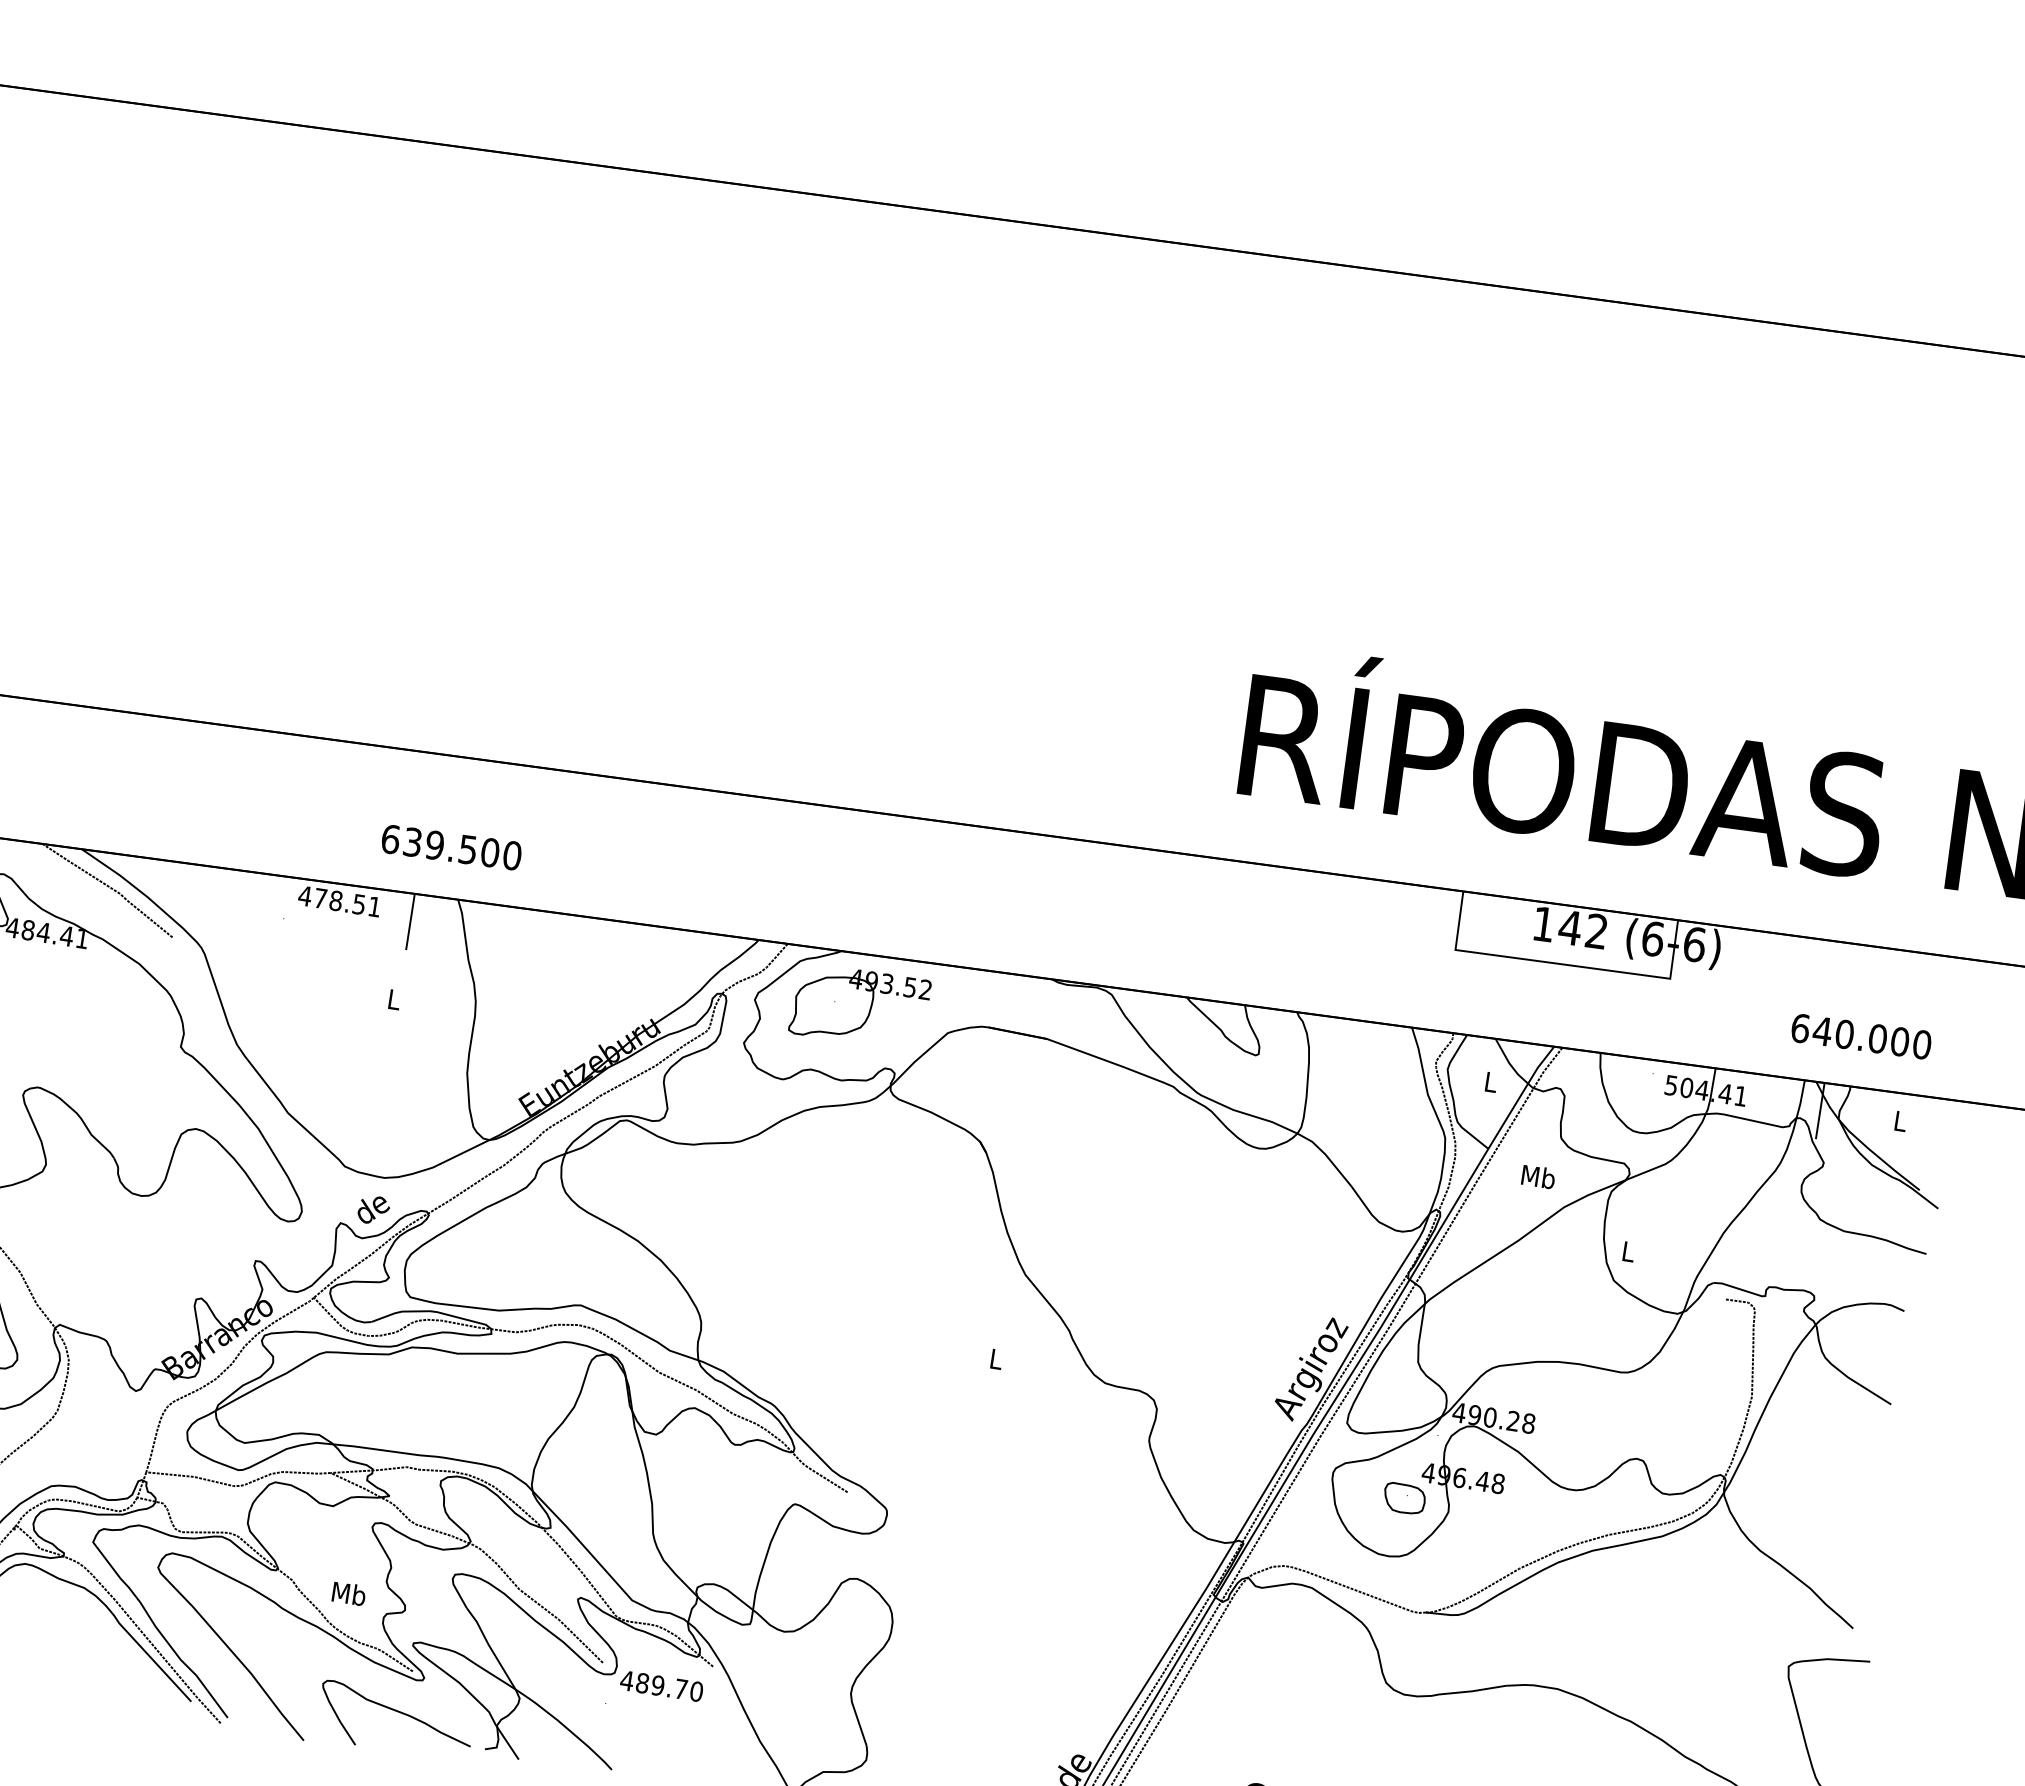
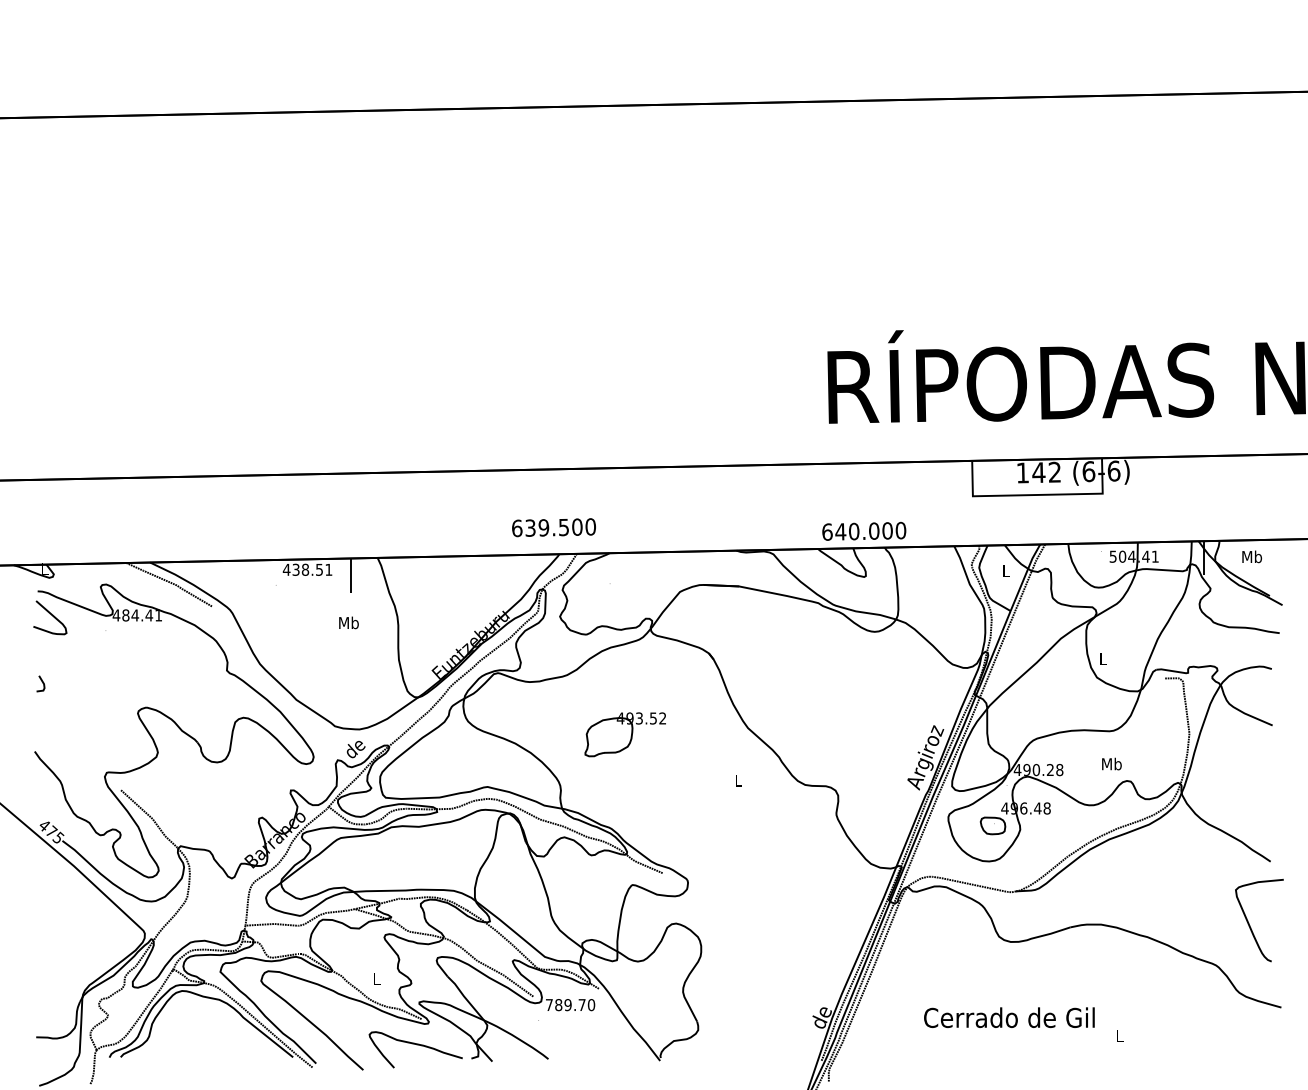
text: (450, 847) -> (553, 527), moved
text: (319, 897) -> (295, 569), 478.51 -> 438.51
text: (393, 998) -> (348, 622), L -> Mb
part: (858, 1006) -> (624, 734), moved
text: (1862, 1035) -> (864, 530), moved
text: (1901, 1120) -> (1252, 556), L -> Mb
text: (1538, 1175) -> (1111, 763), moved
text: (348, 1592) -> (376, 978), Mb -> L
text: (627, 1679) -> (549, 1004), 489.70 -> 789.70

